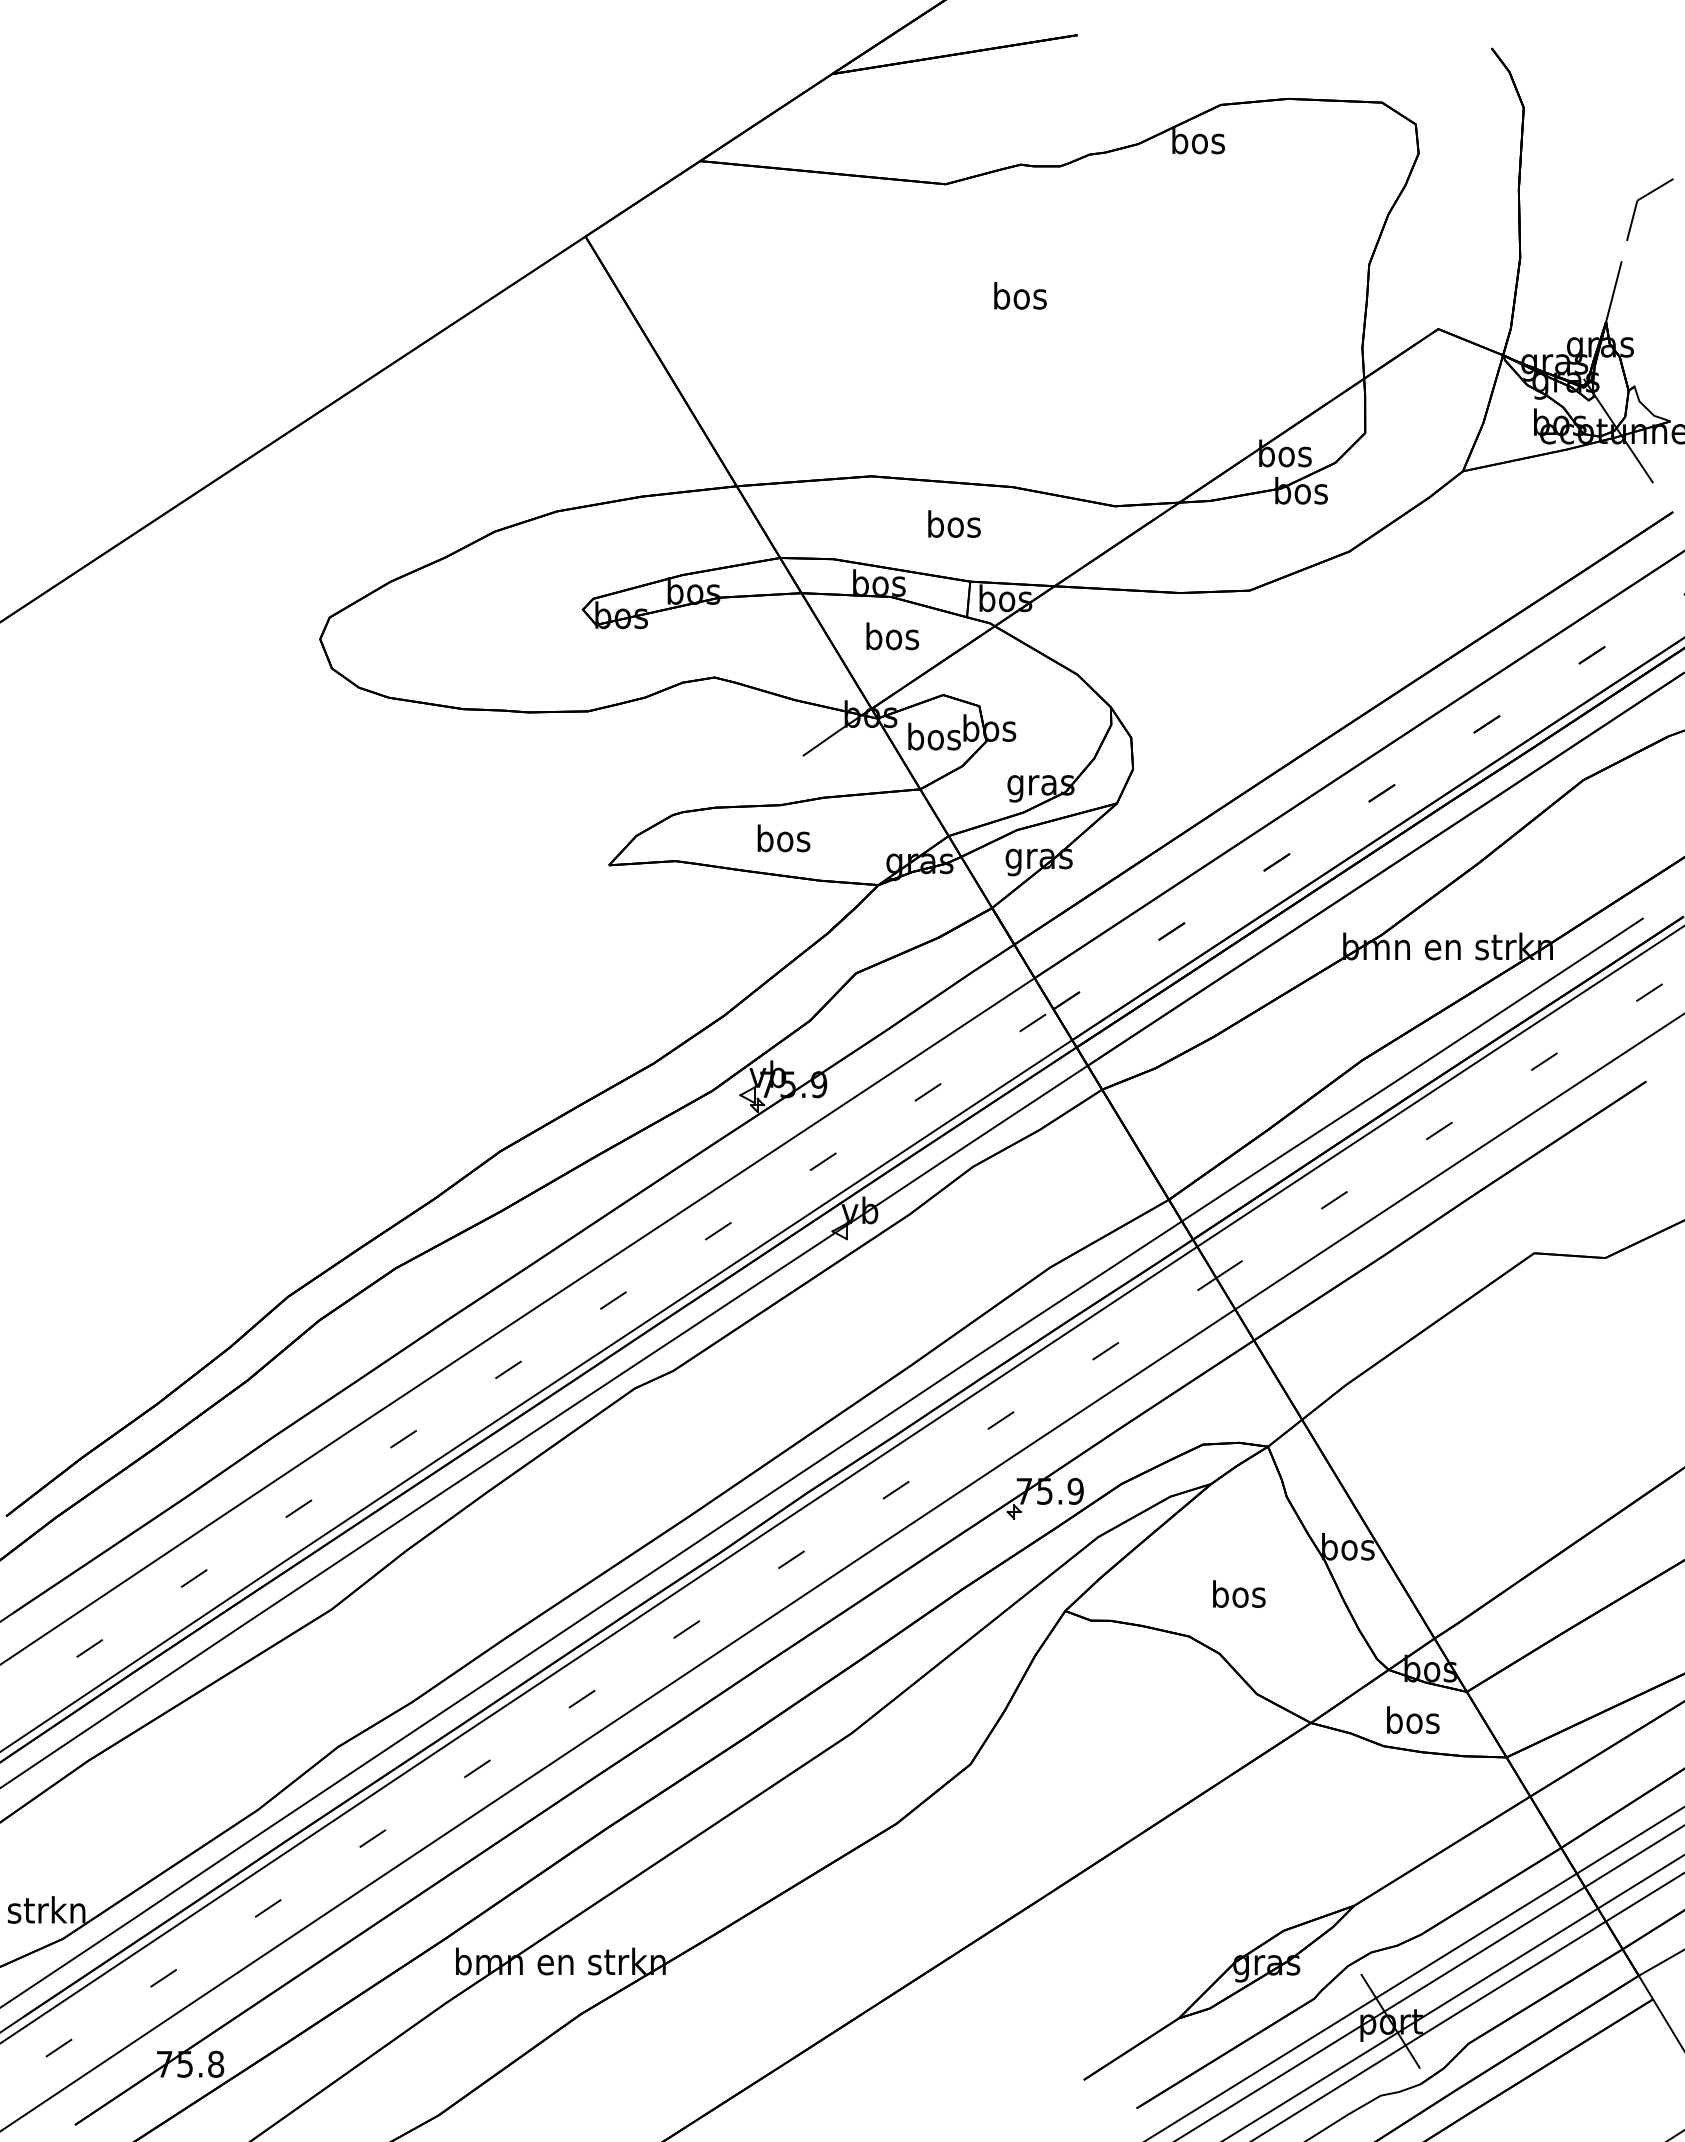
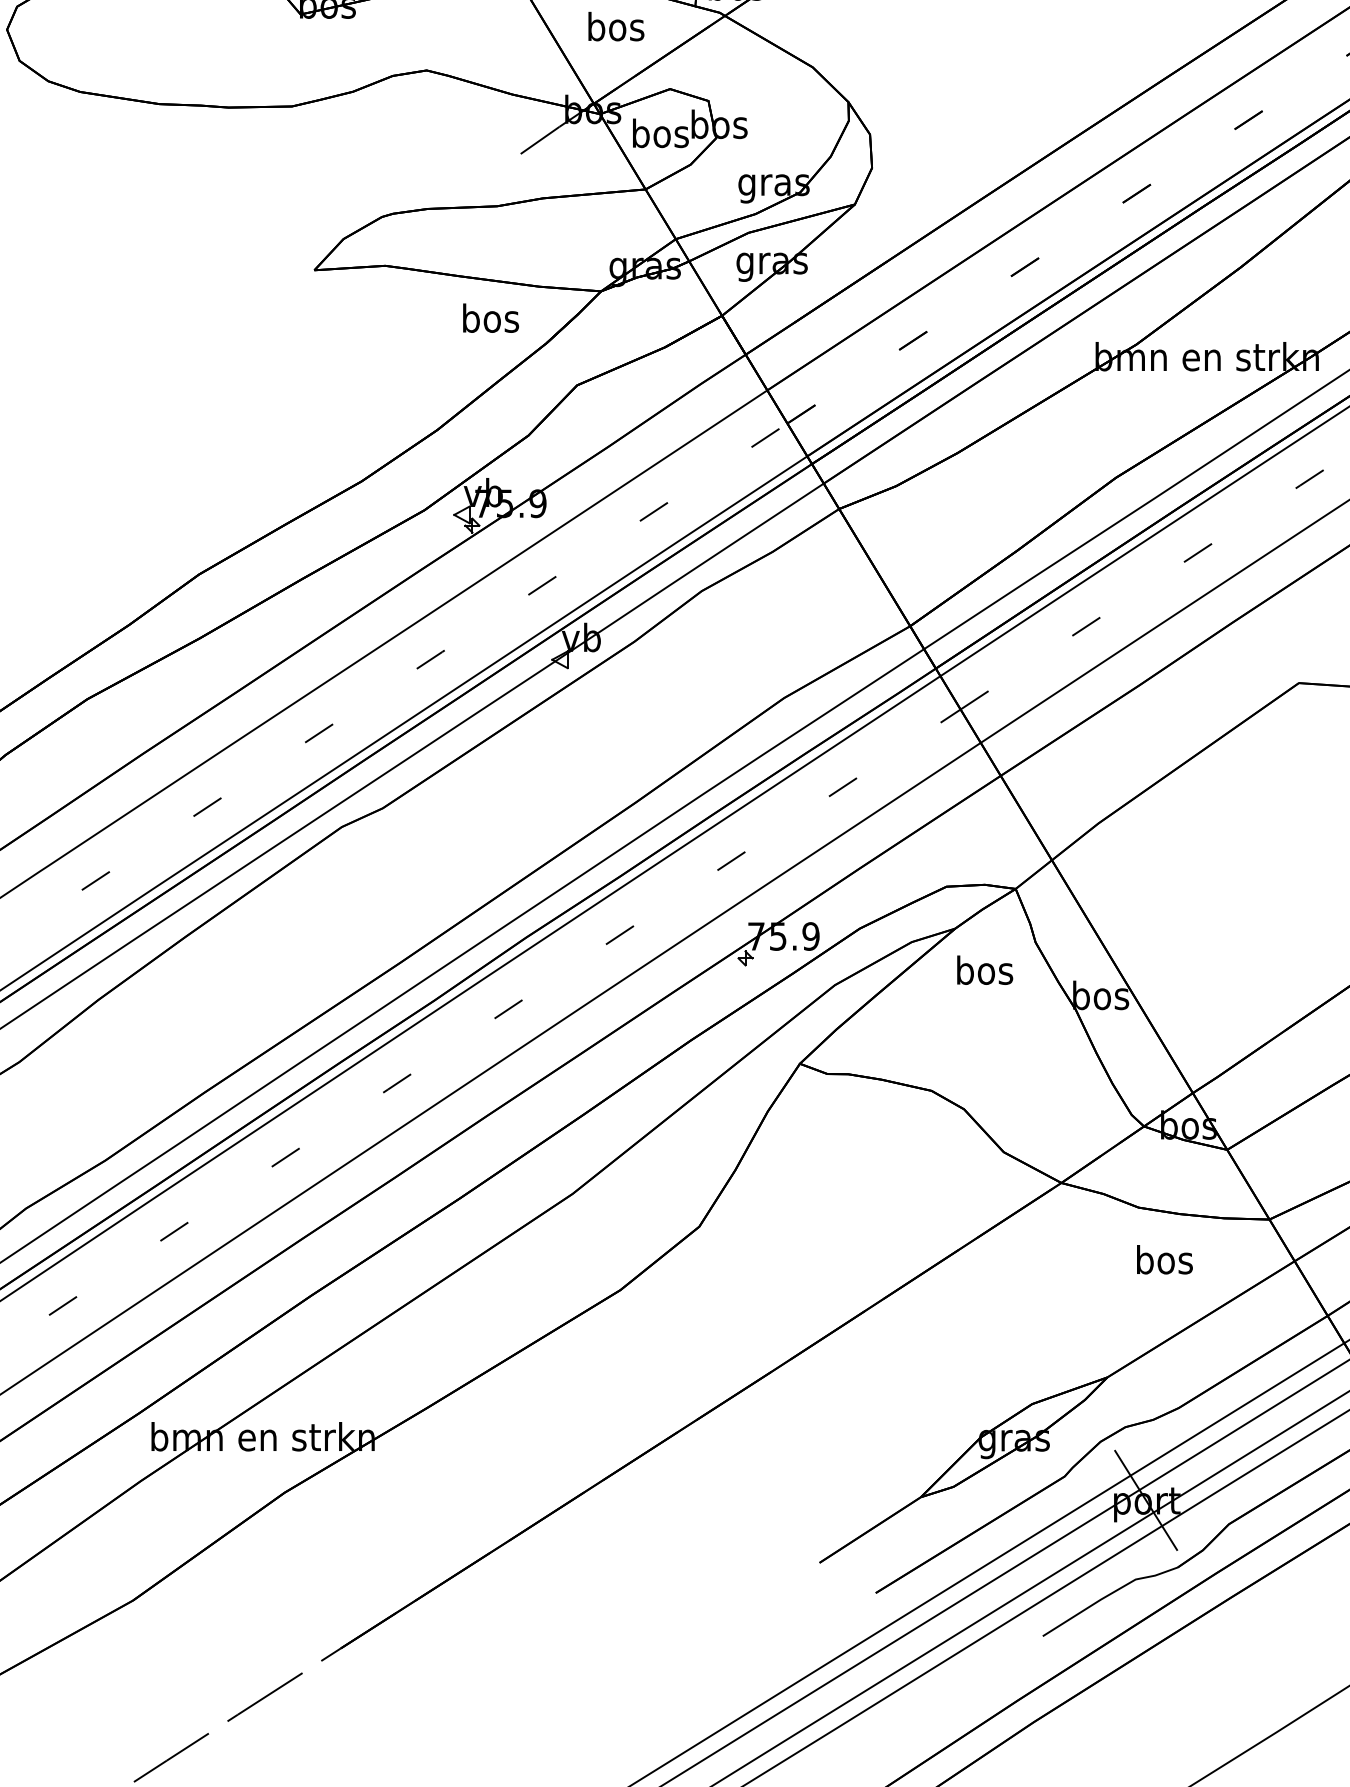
text: (783, 838) -> (490, 318), moved
text: (1239, 1593) -> (985, 969), moved
text: (1413, 1719) -> (1165, 1259), moved

